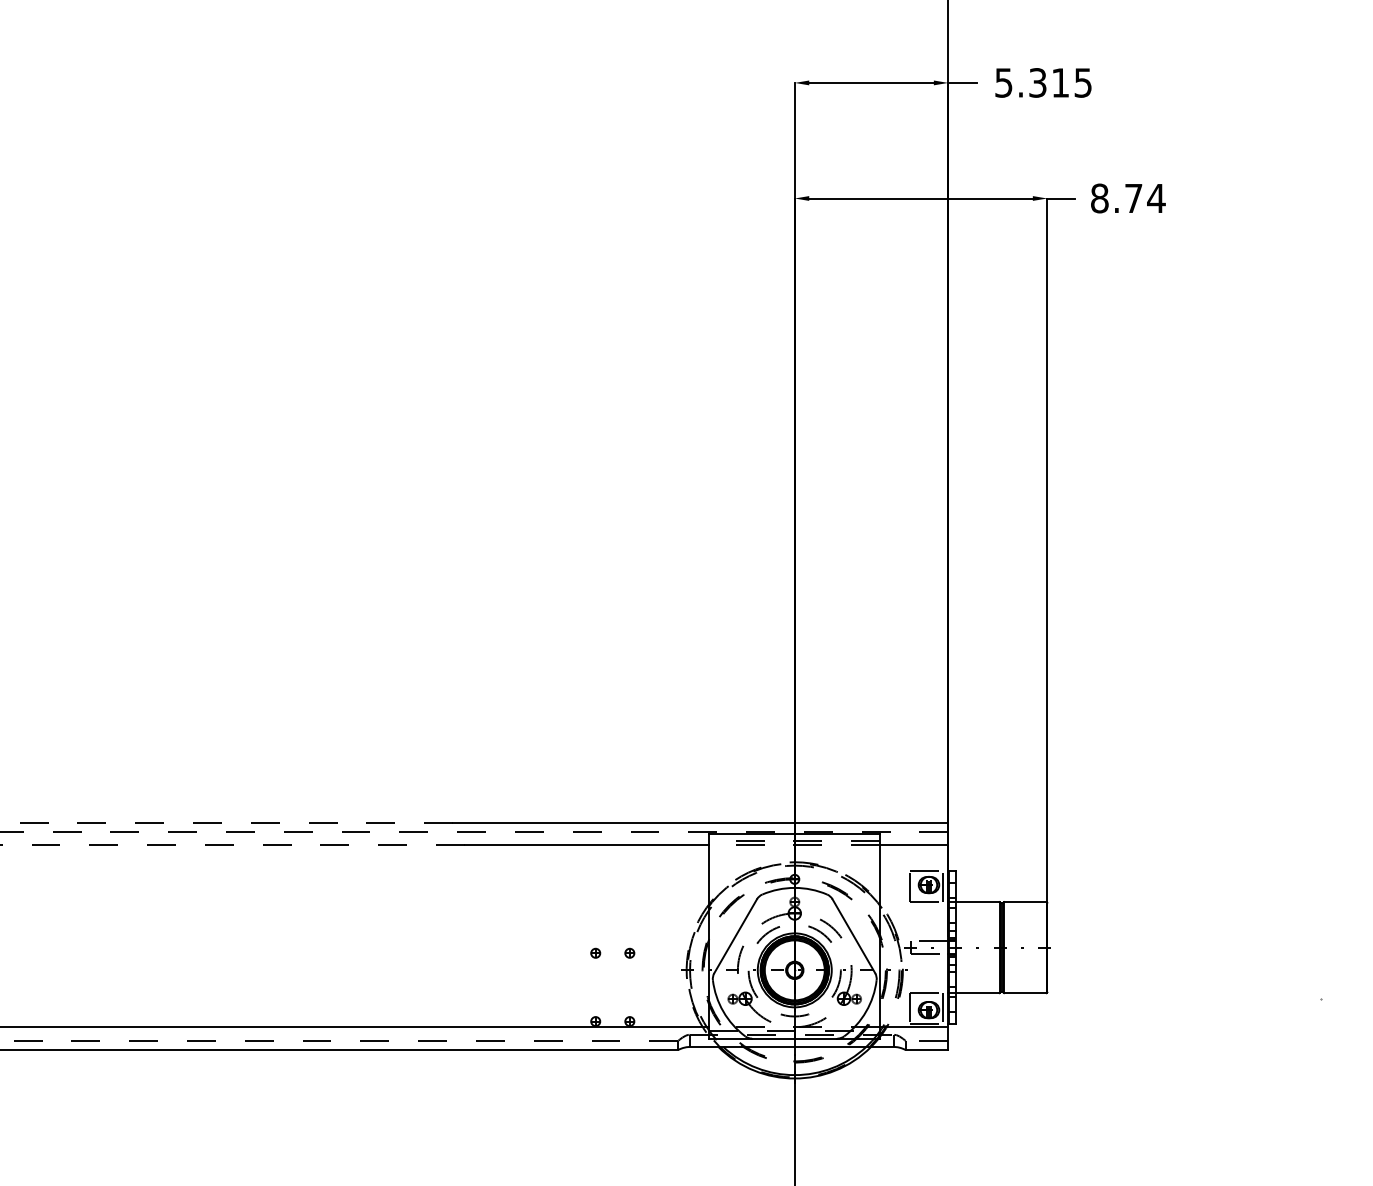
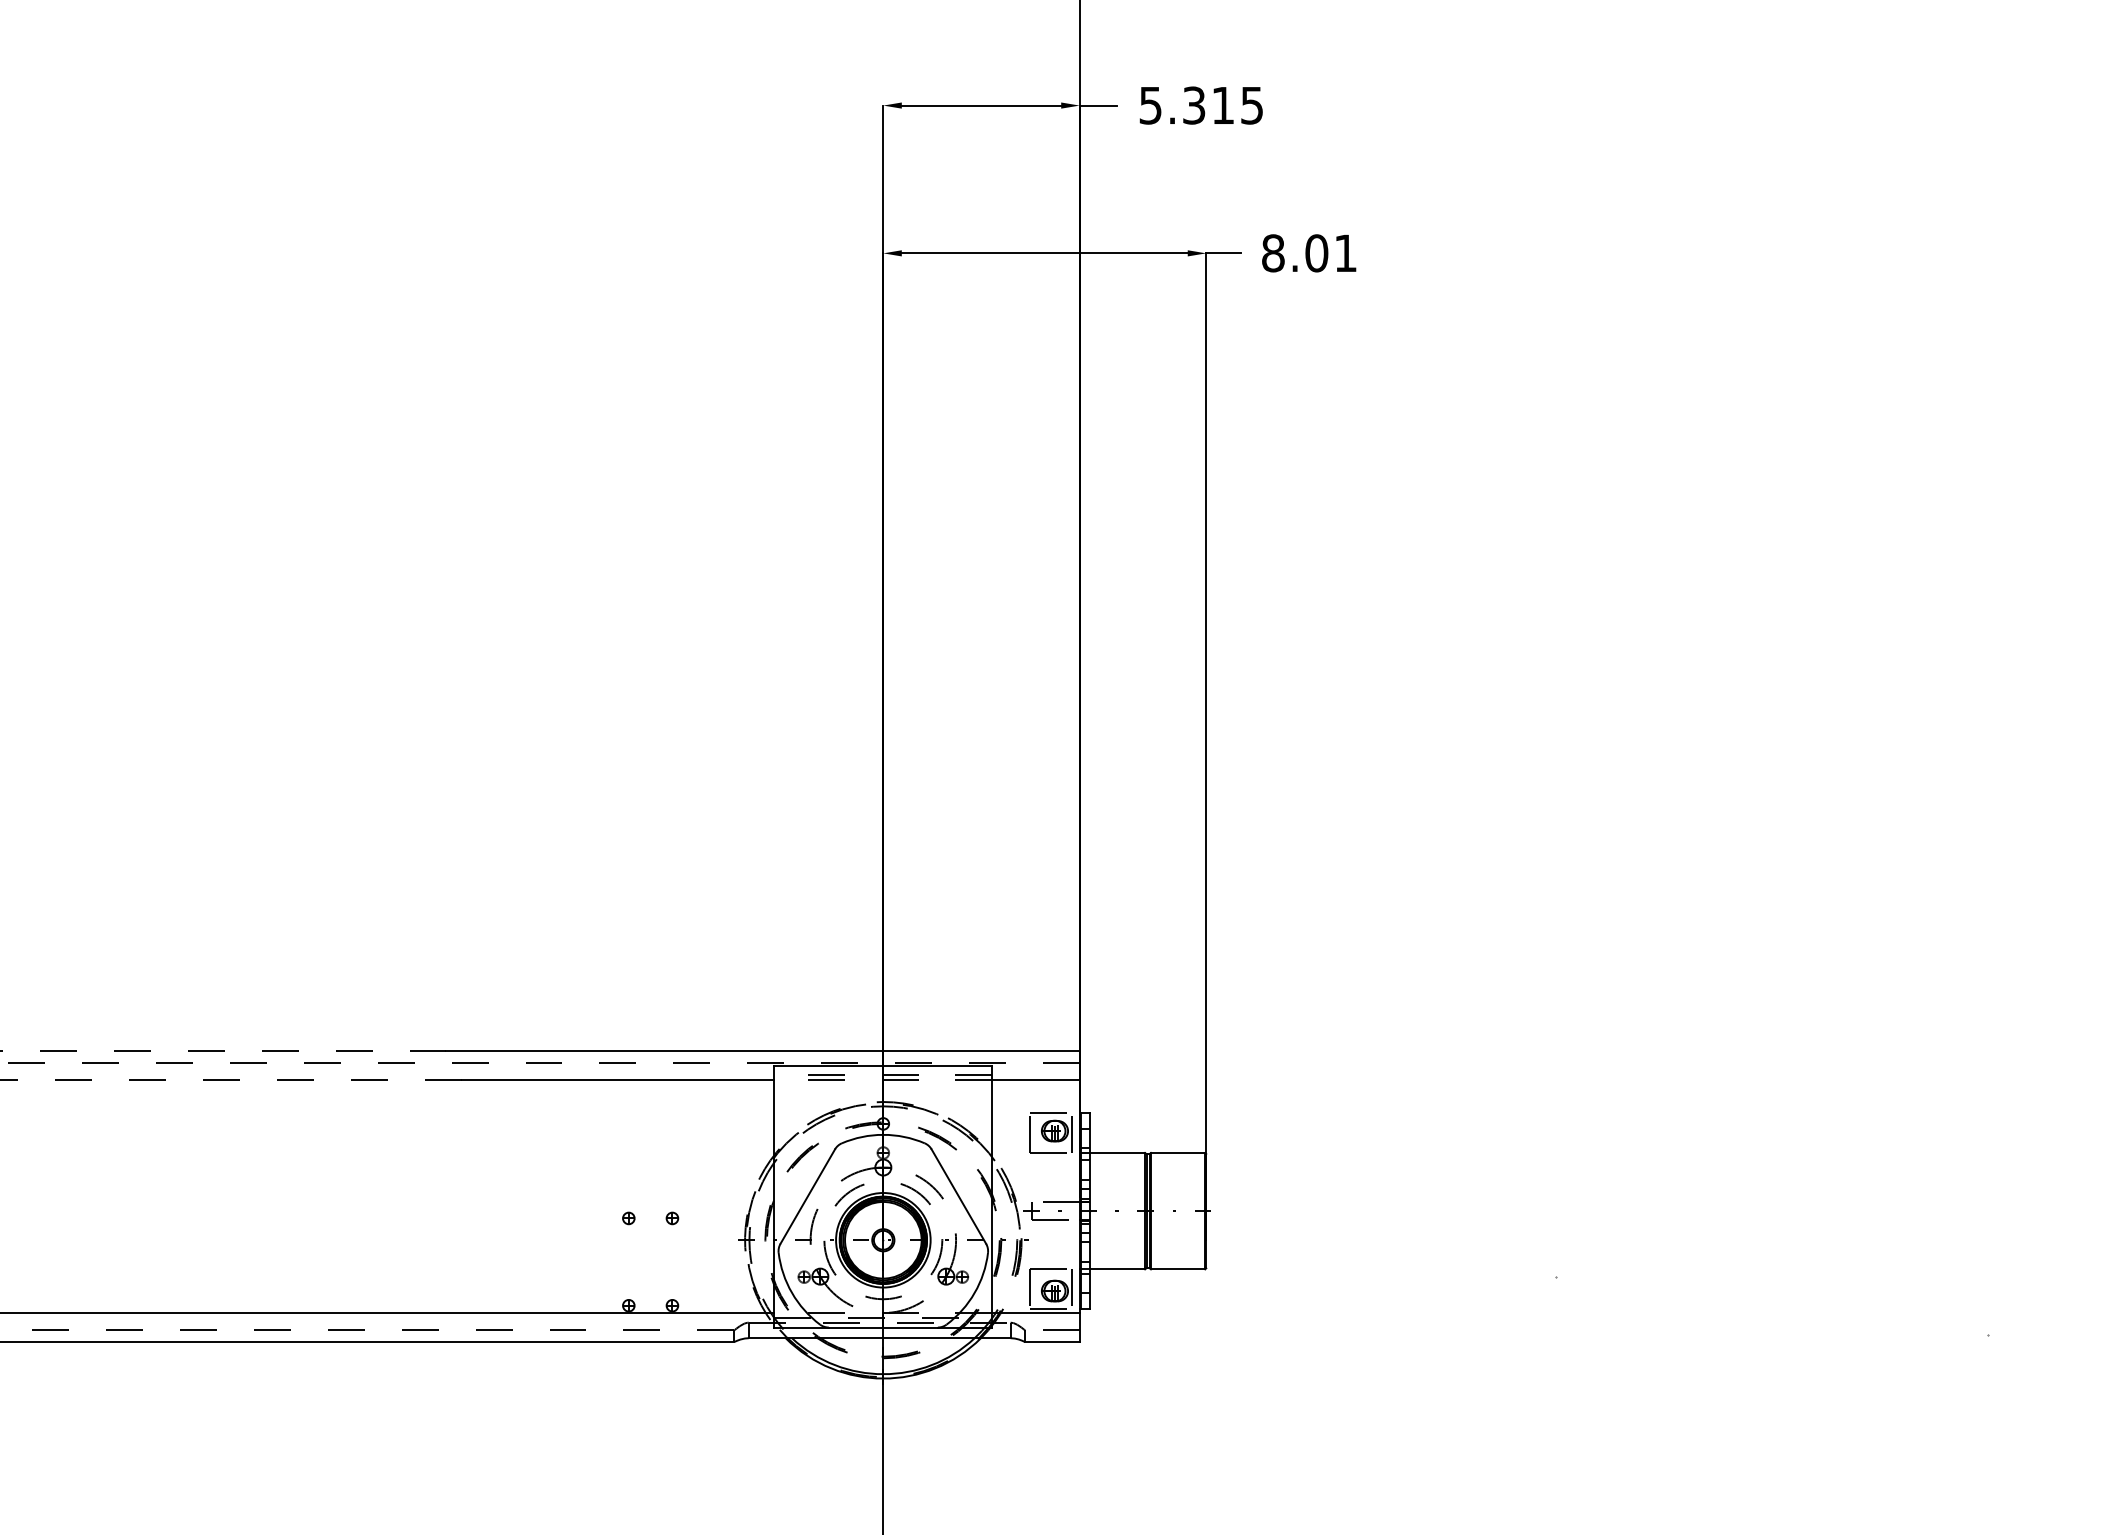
text: (1145, 198) -> (1331, 253), 8.74 -> 8.01

